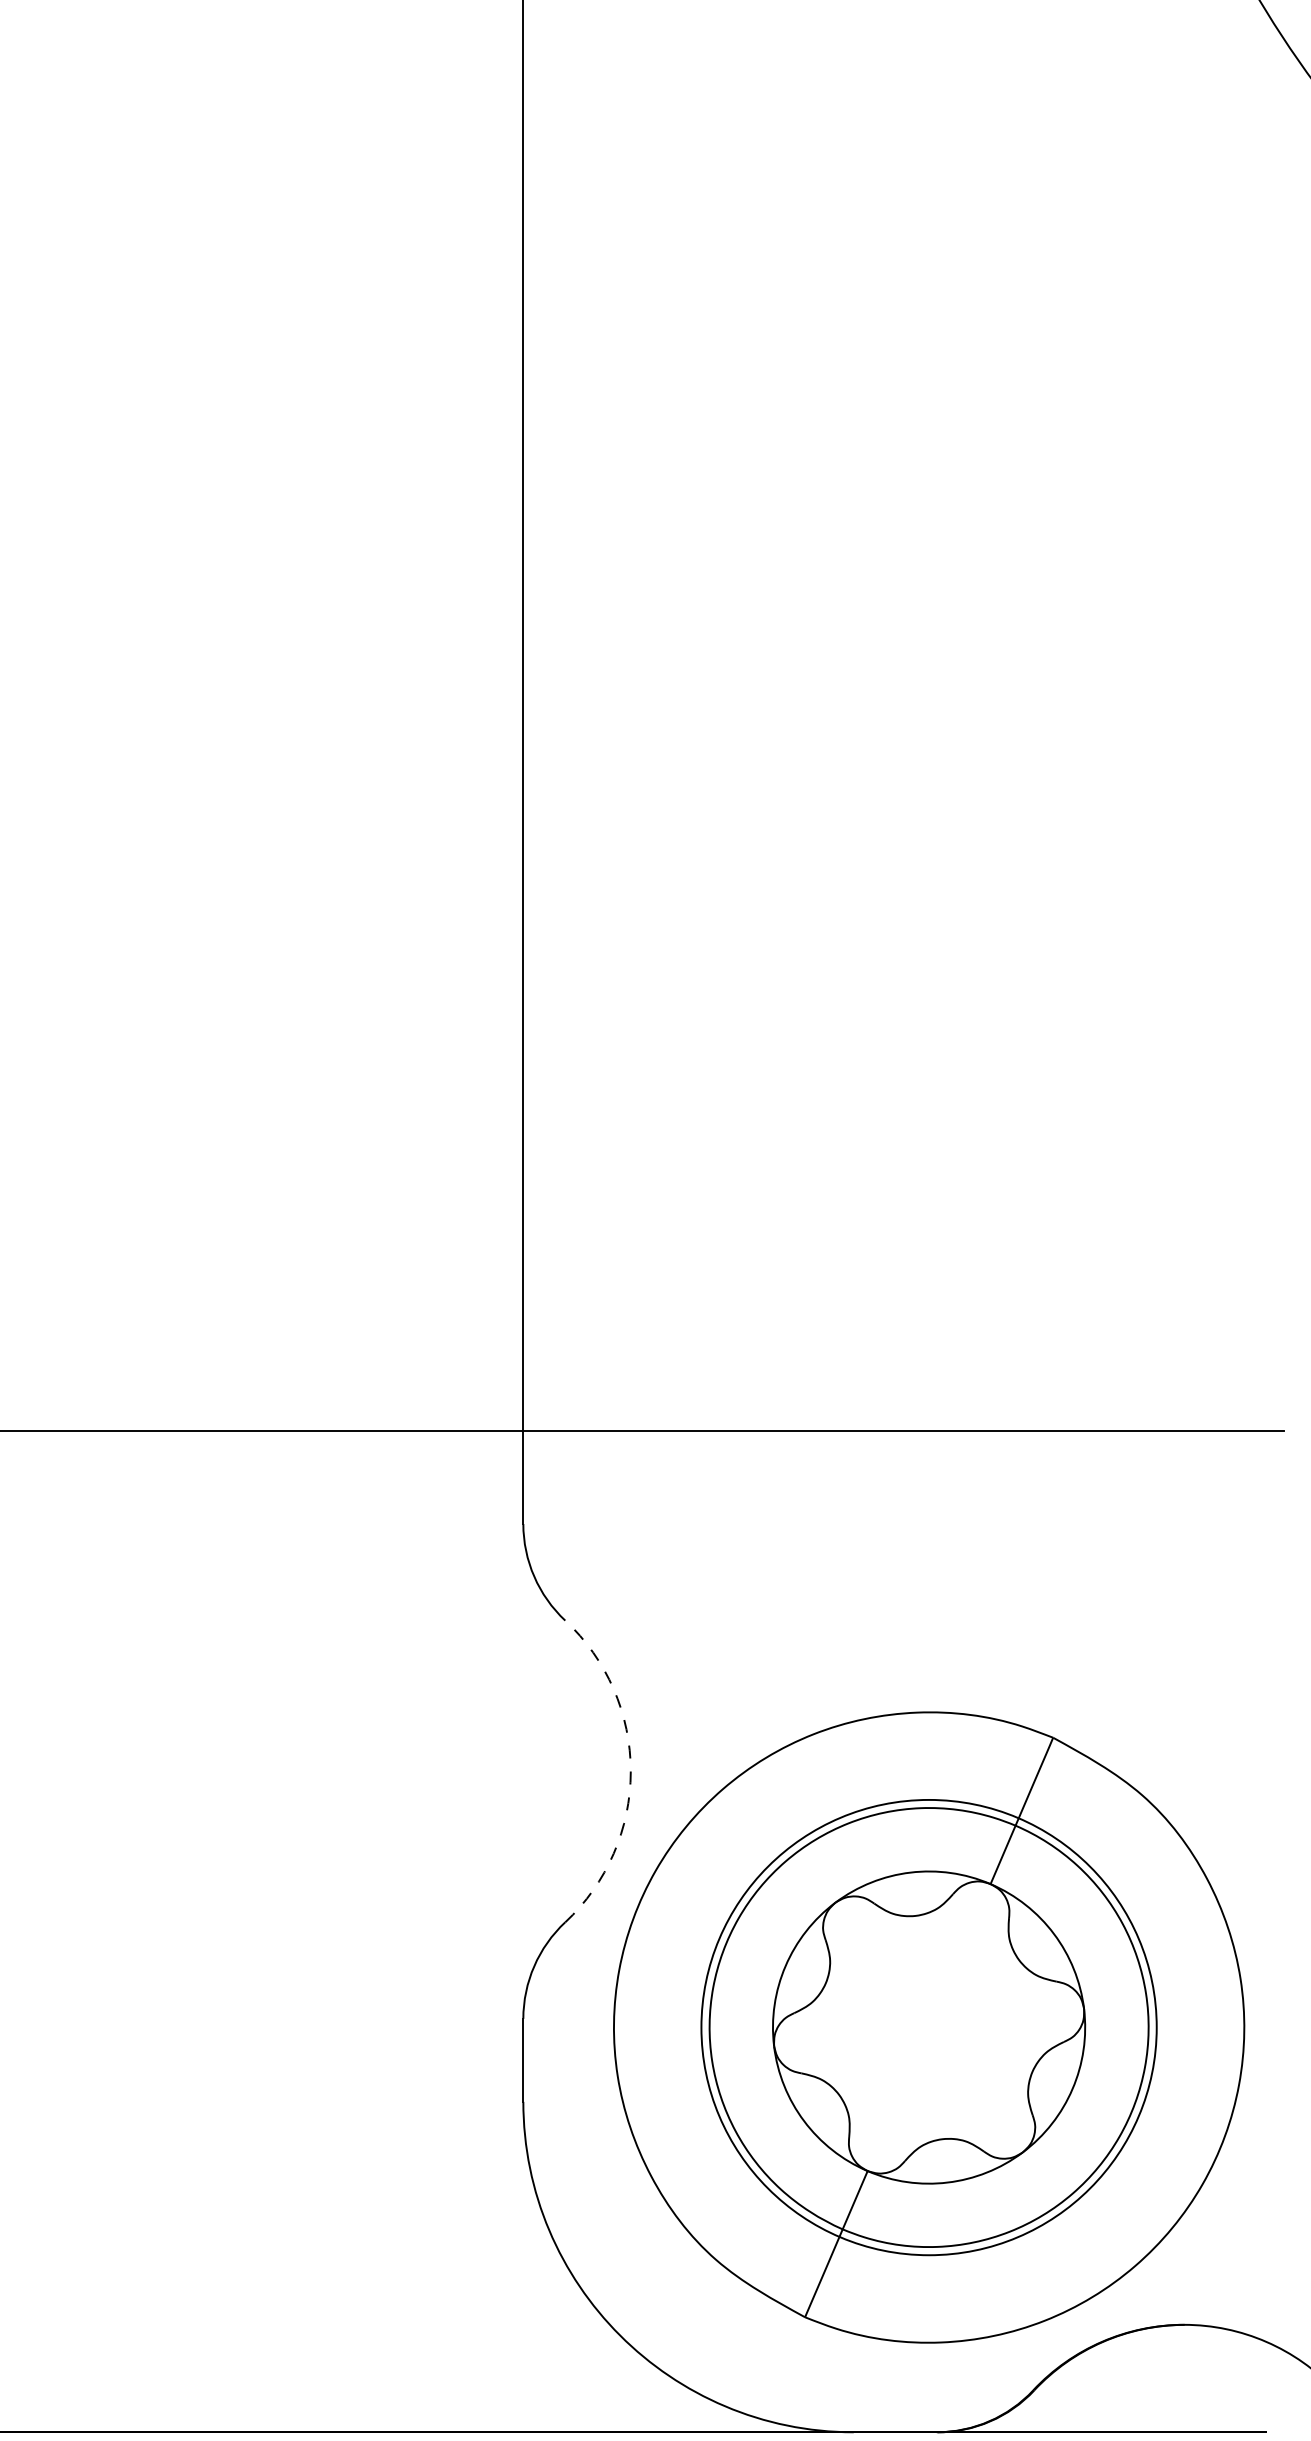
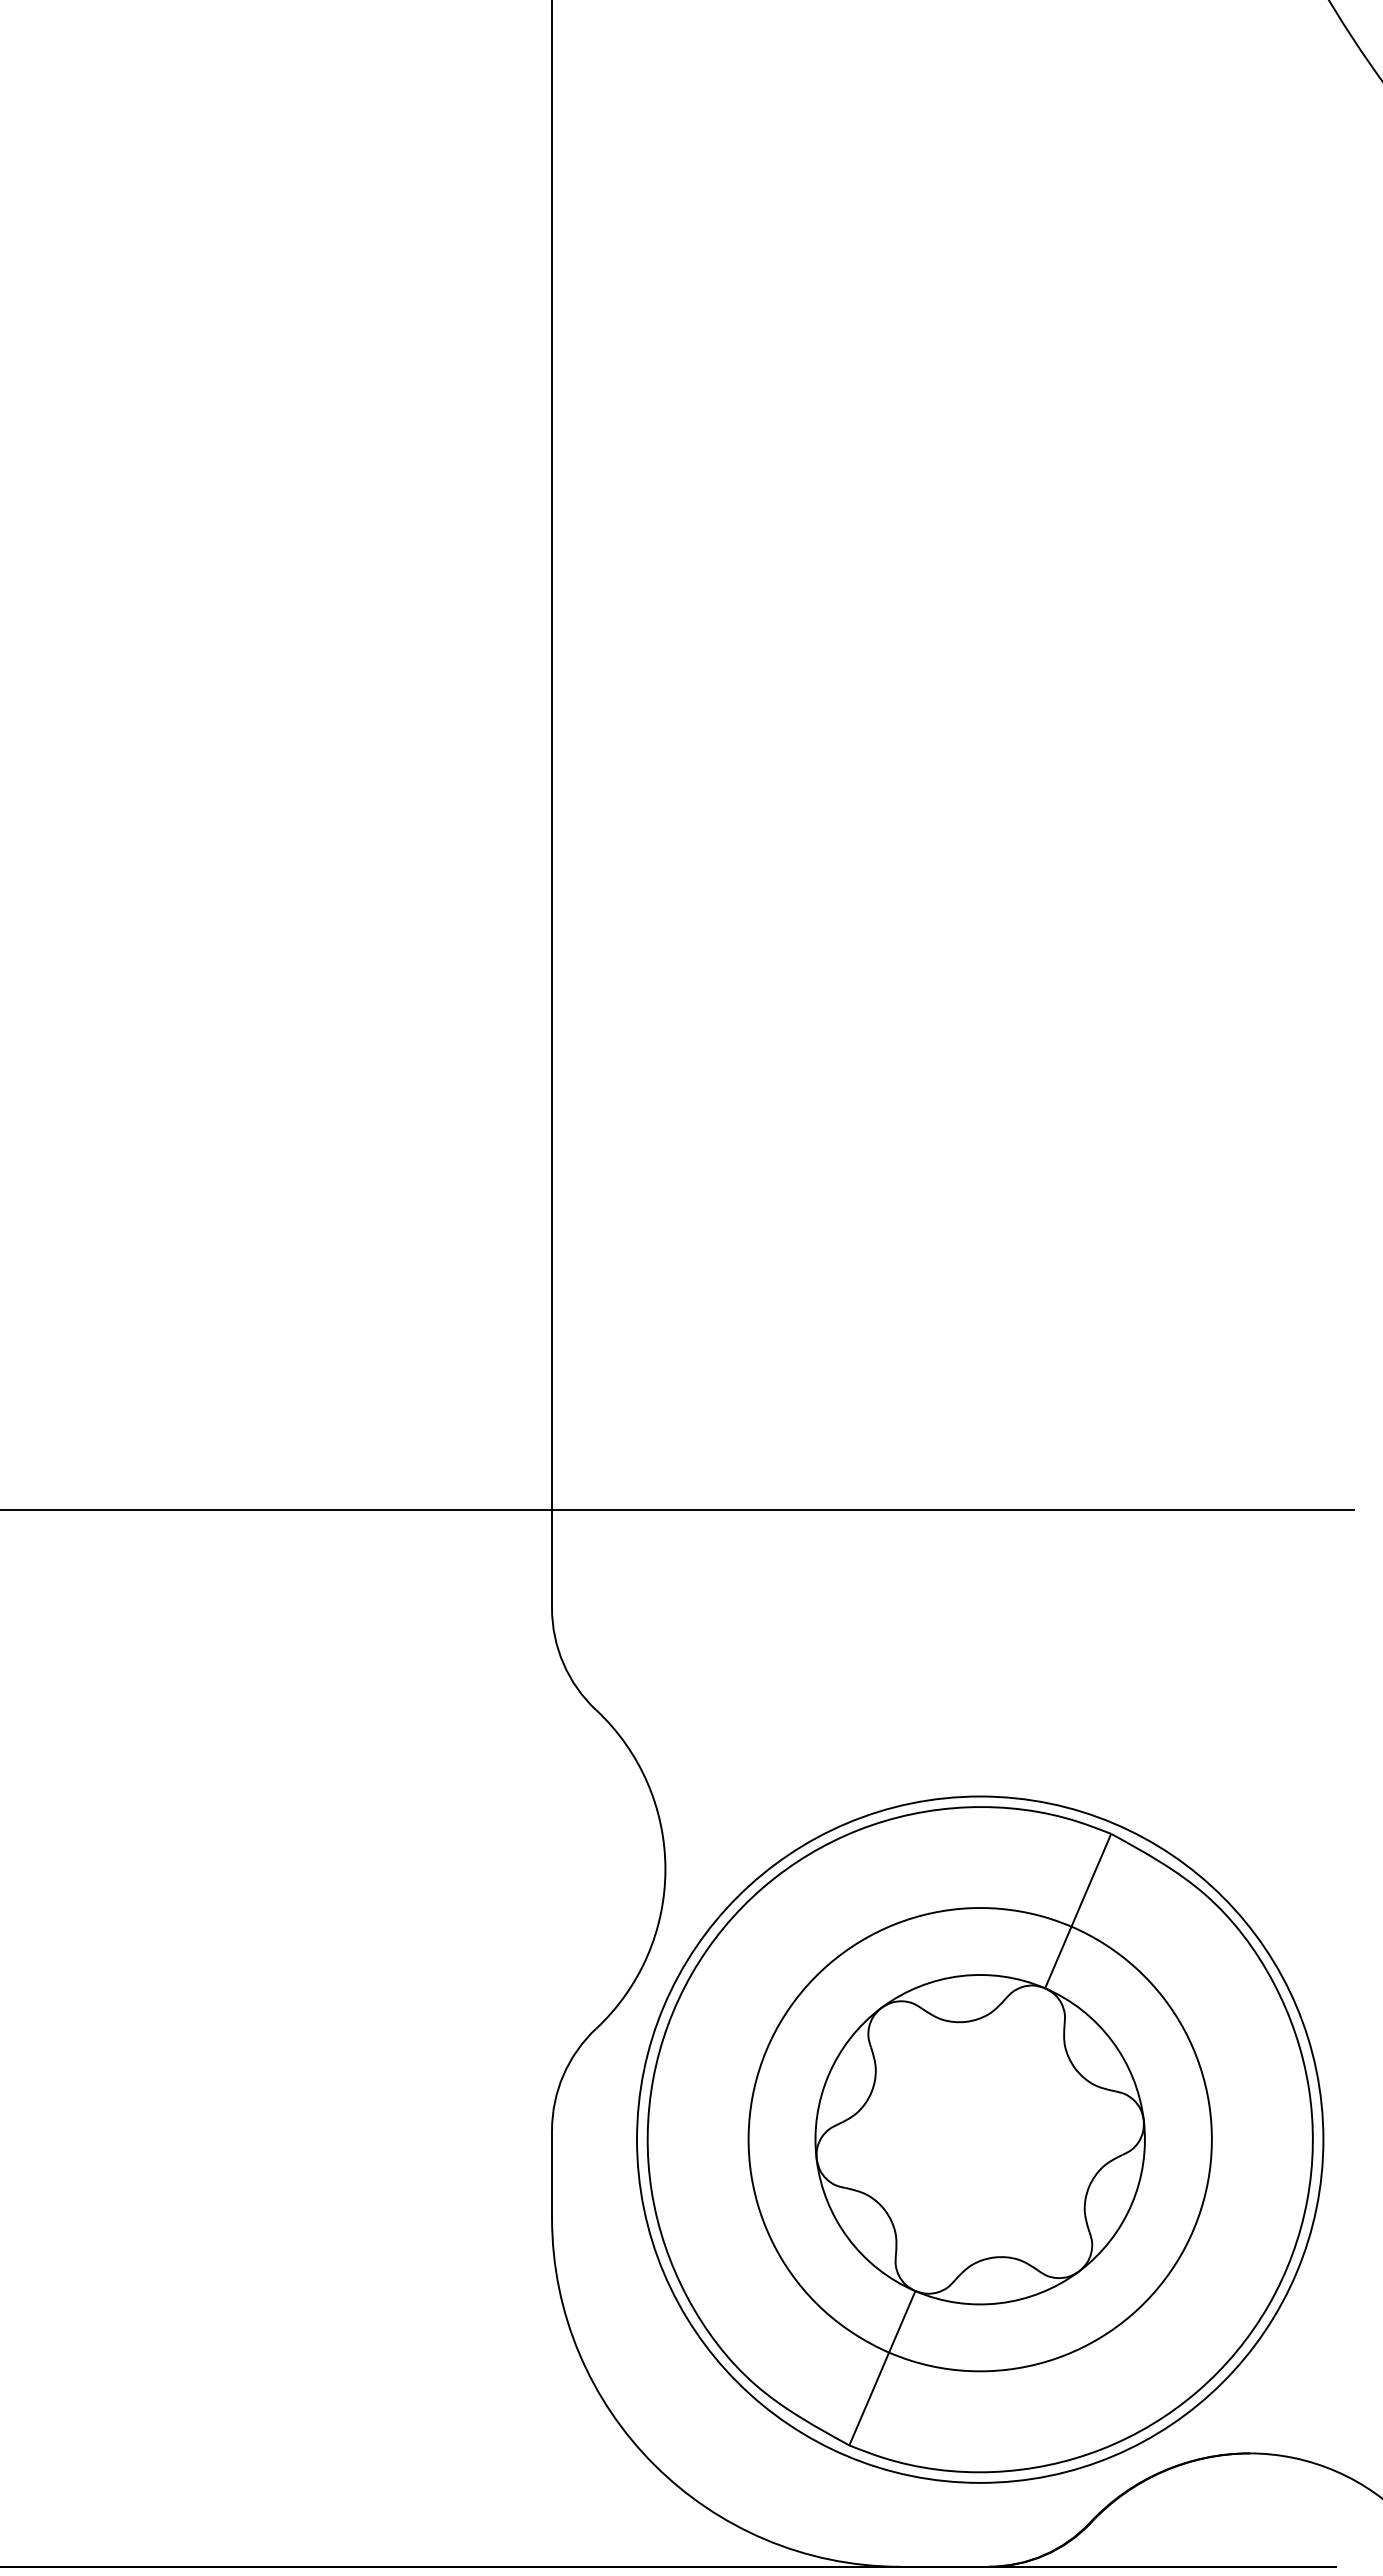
arc: (630, 1771) -> (665, 1869), dashed -> solid
circle: (929, 2027) -> (980, 2139), size x1.43

